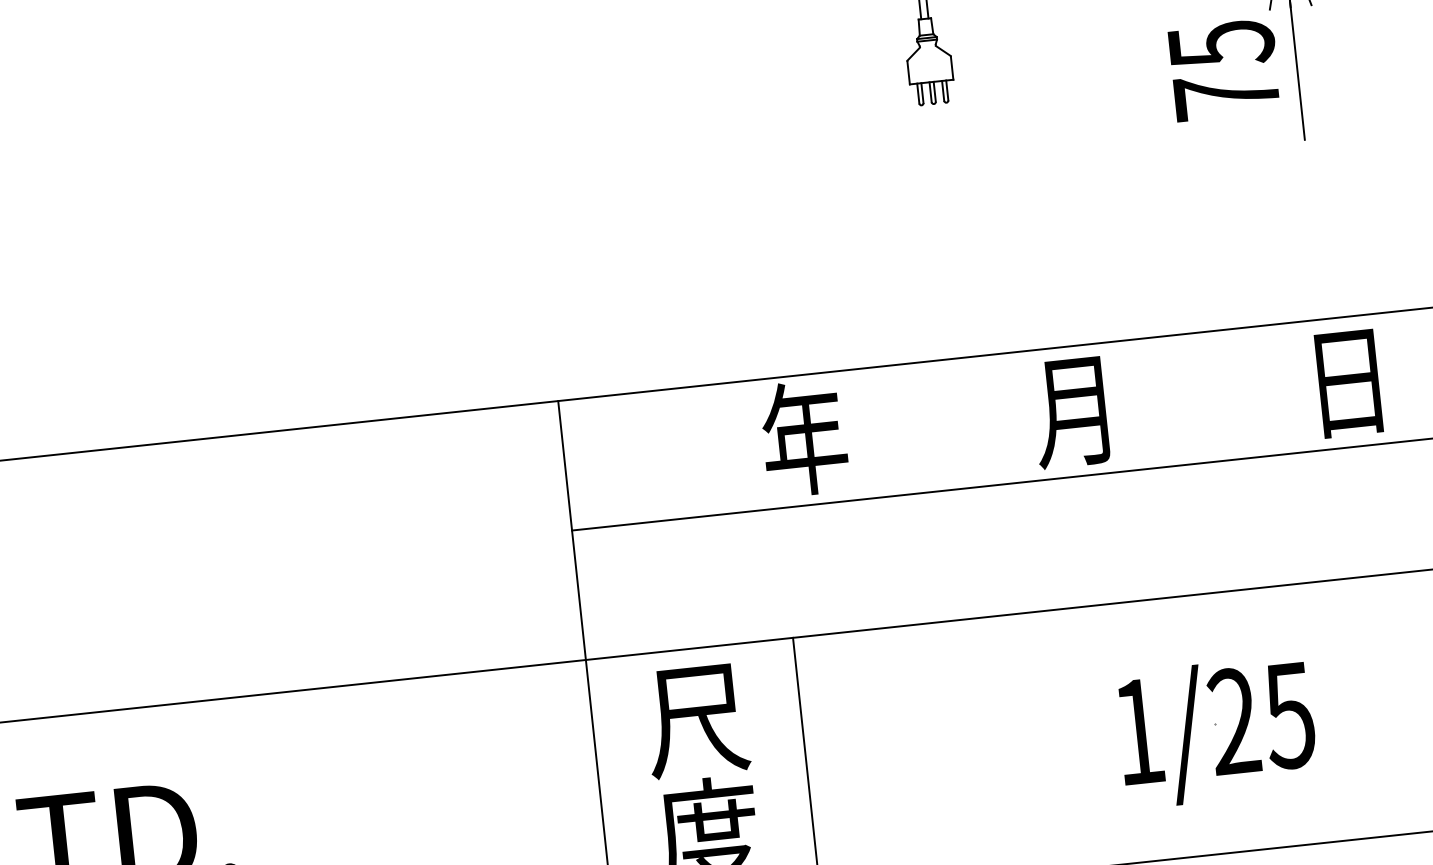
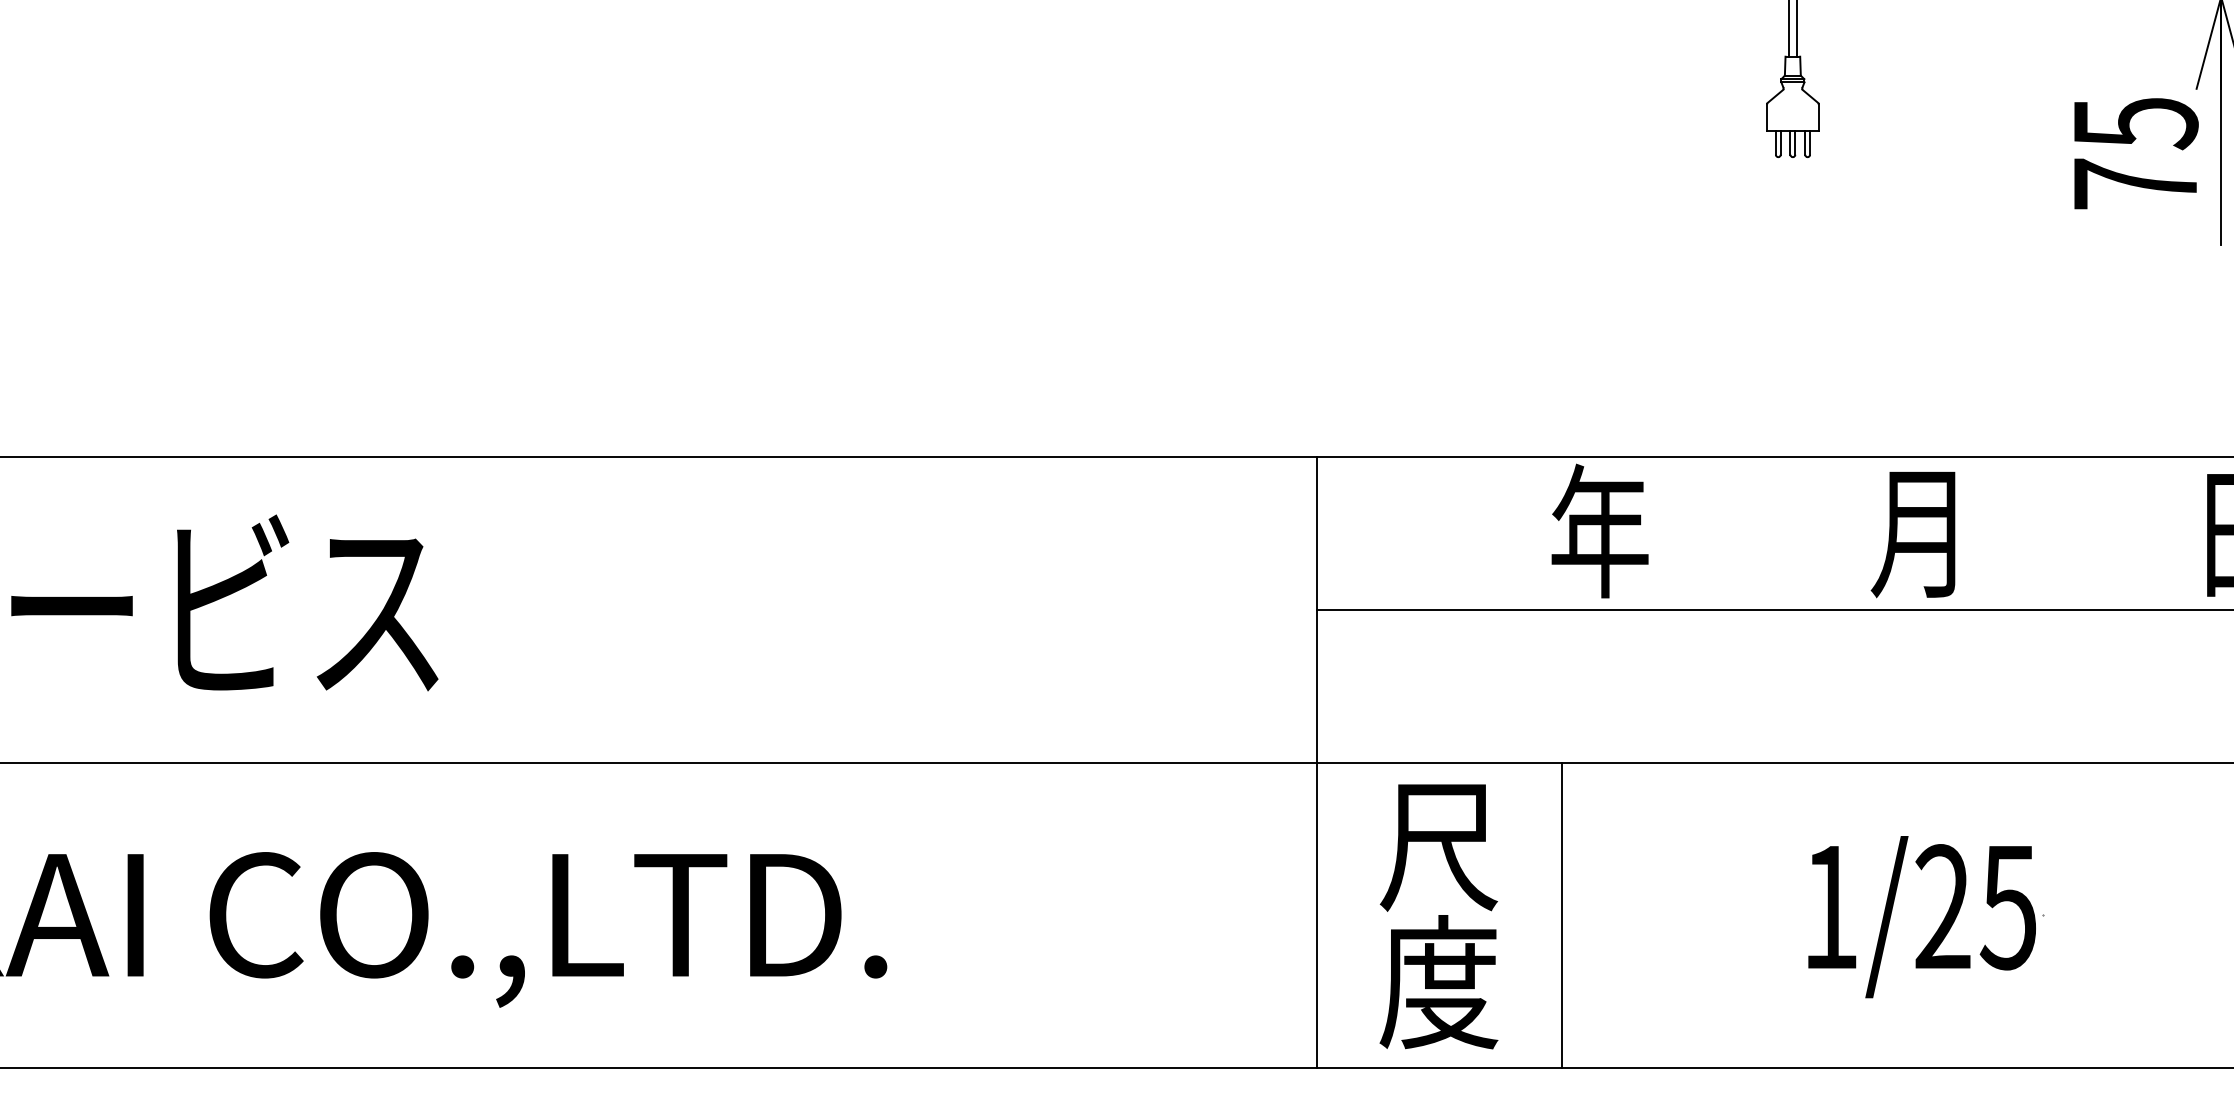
text: (1216, 732) -> (1921, 917), moved

